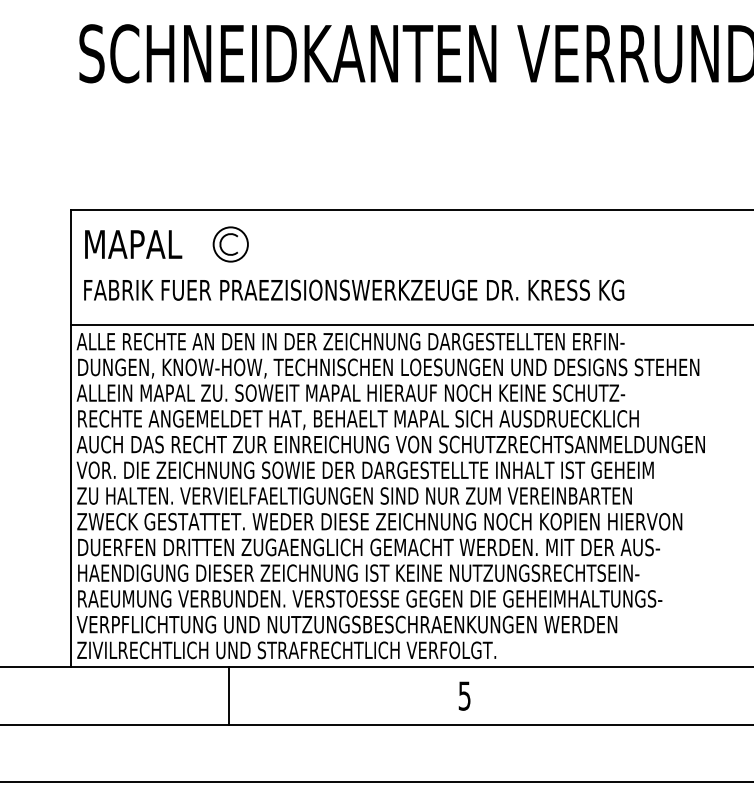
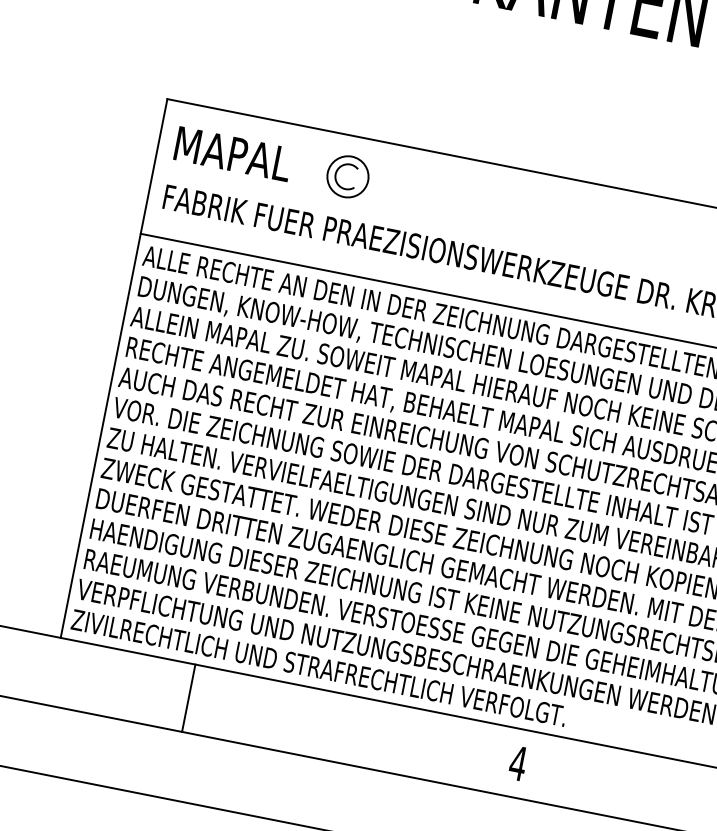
line: (229, 695) -> (189, 697), moved
text: (464, 695) -> (518, 762), 5 -> 4

